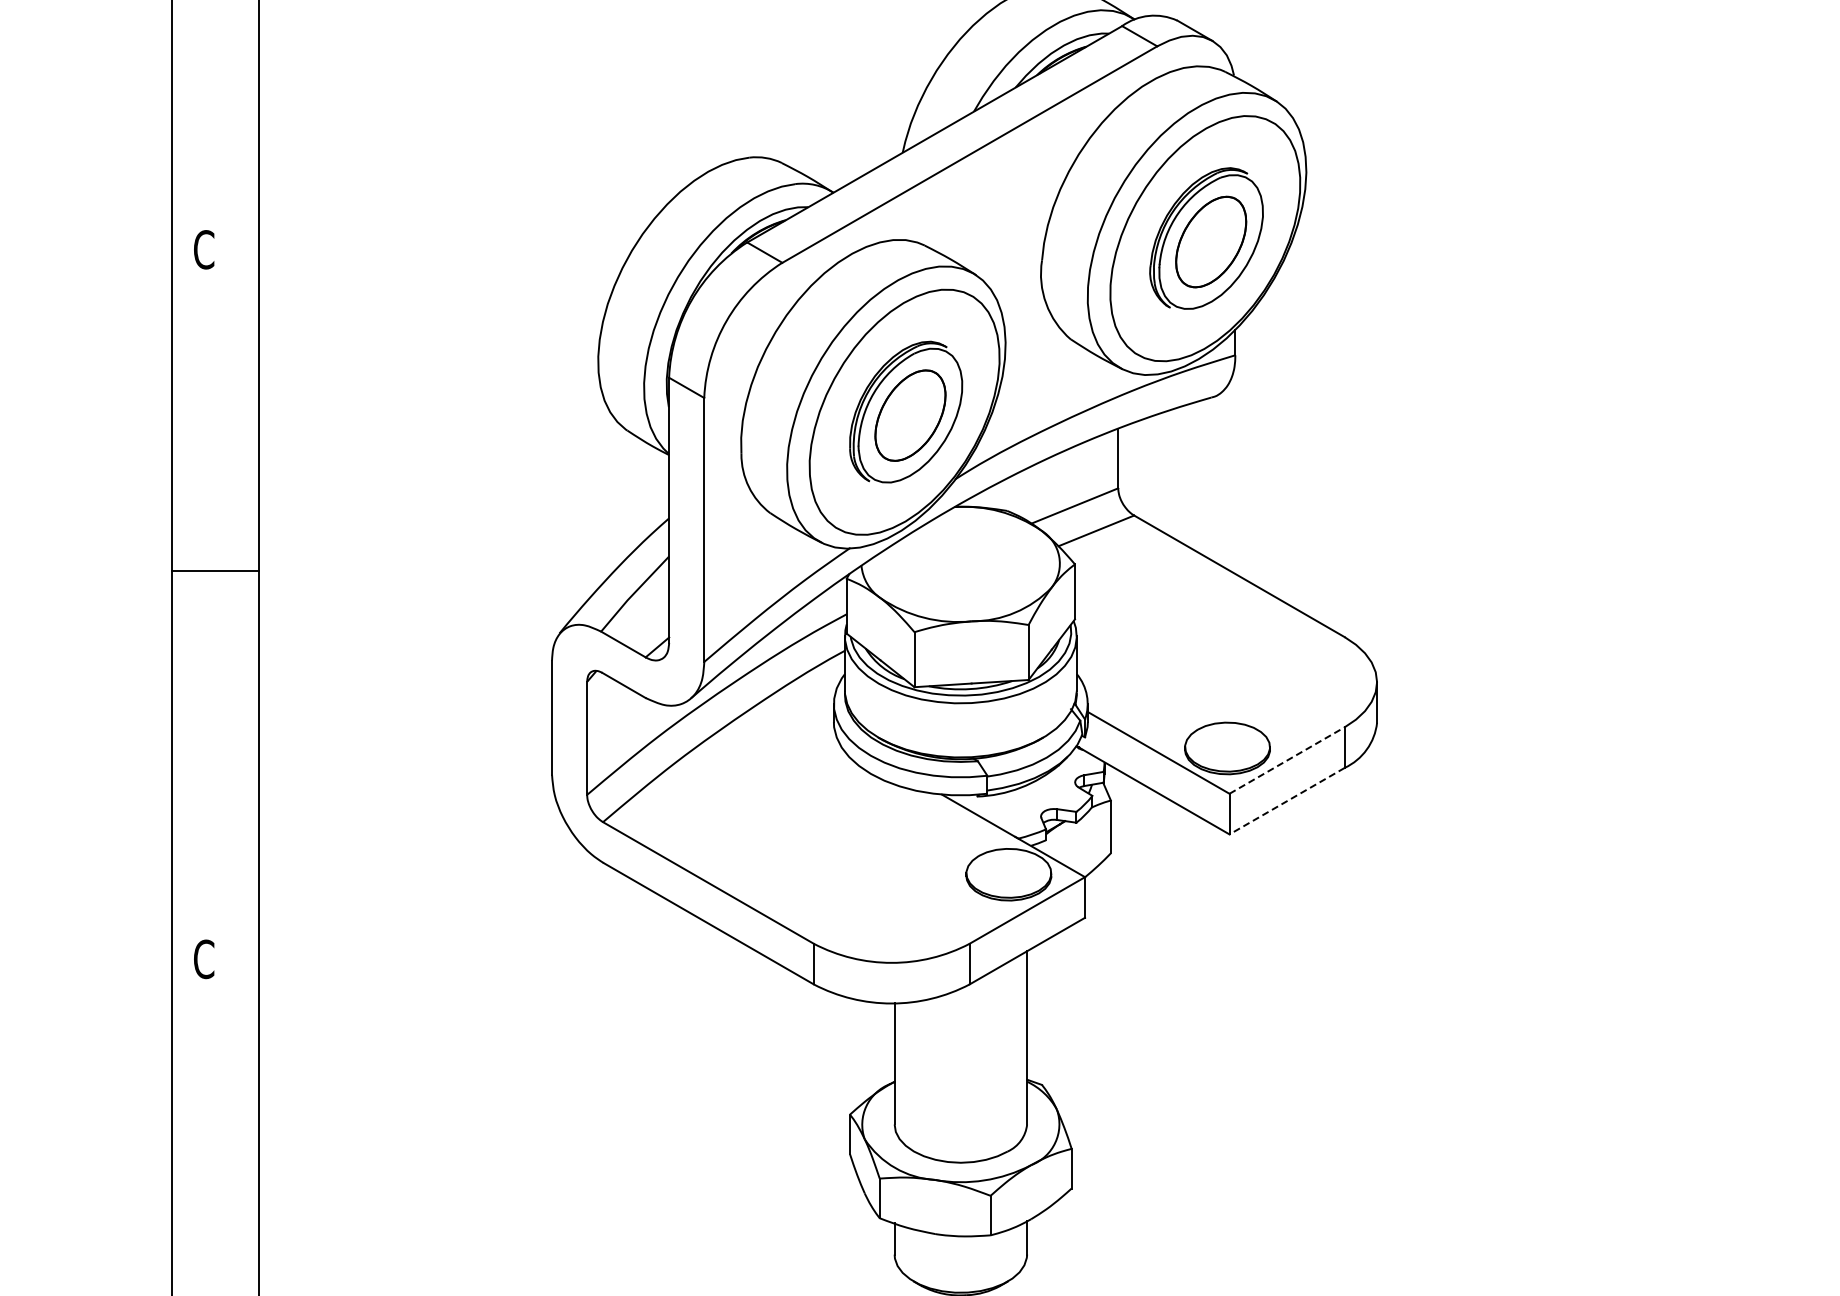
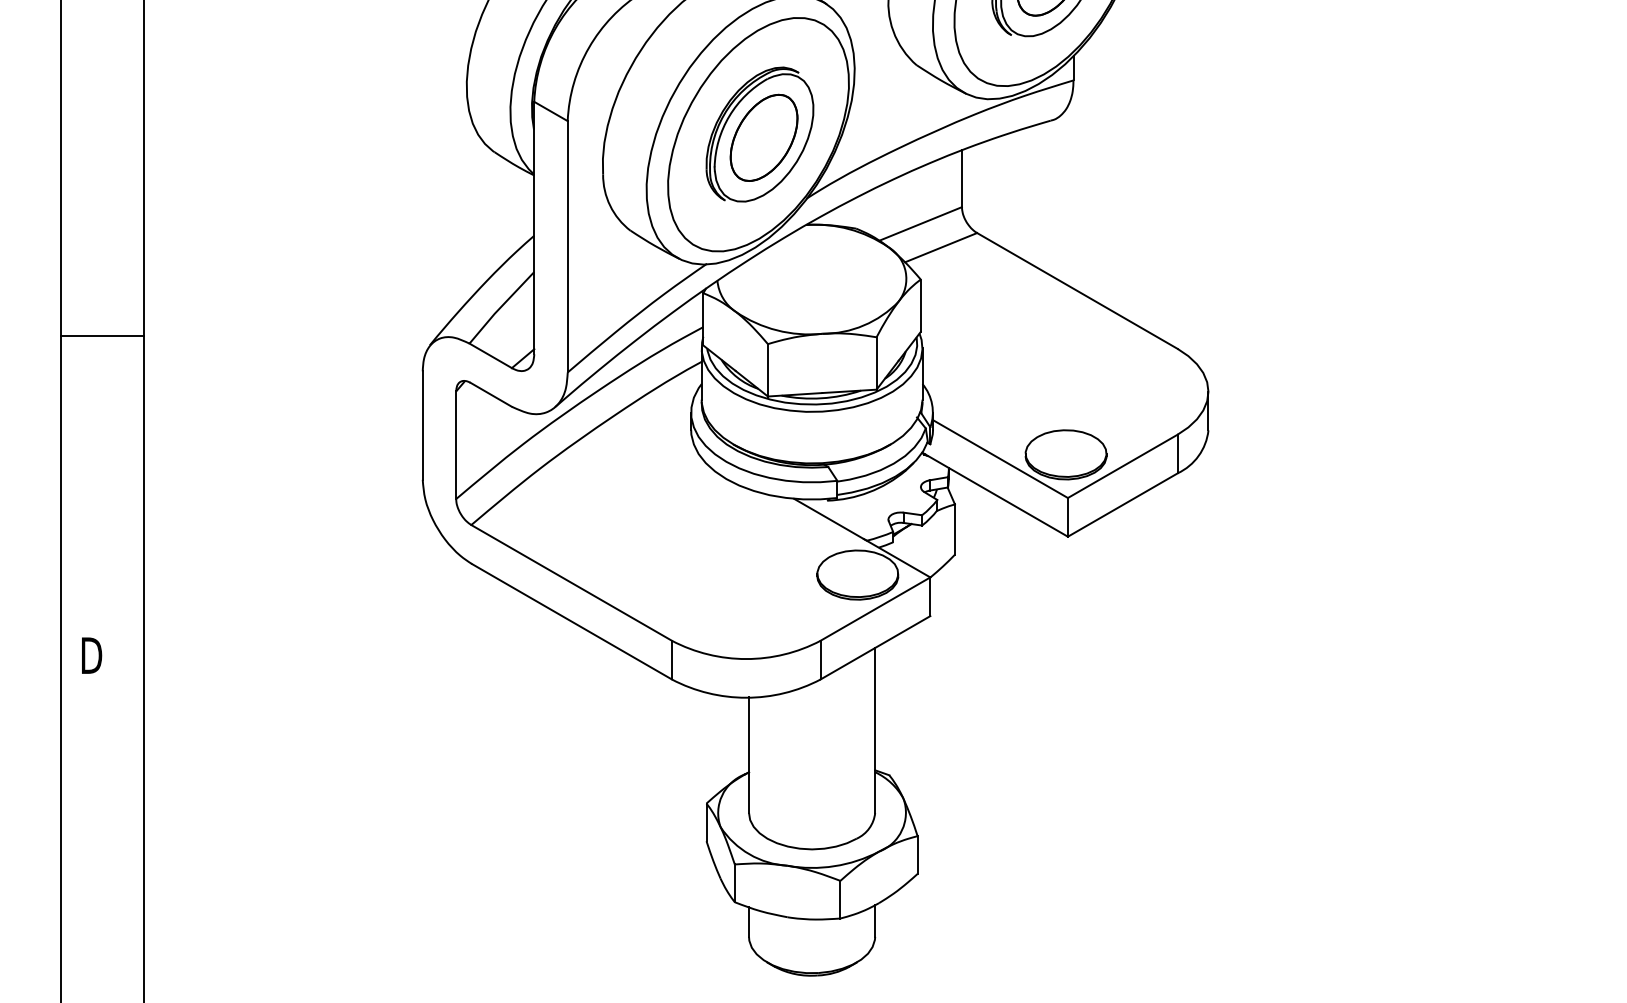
line: (215, 571) -> (102, 336), moved
line: (1287, 760) -> (1123, 466), dashed -> solid
line: (1287, 801) -> (1123, 505), dashed -> solid
text: (204, 959) -> (91, 655), C -> D

